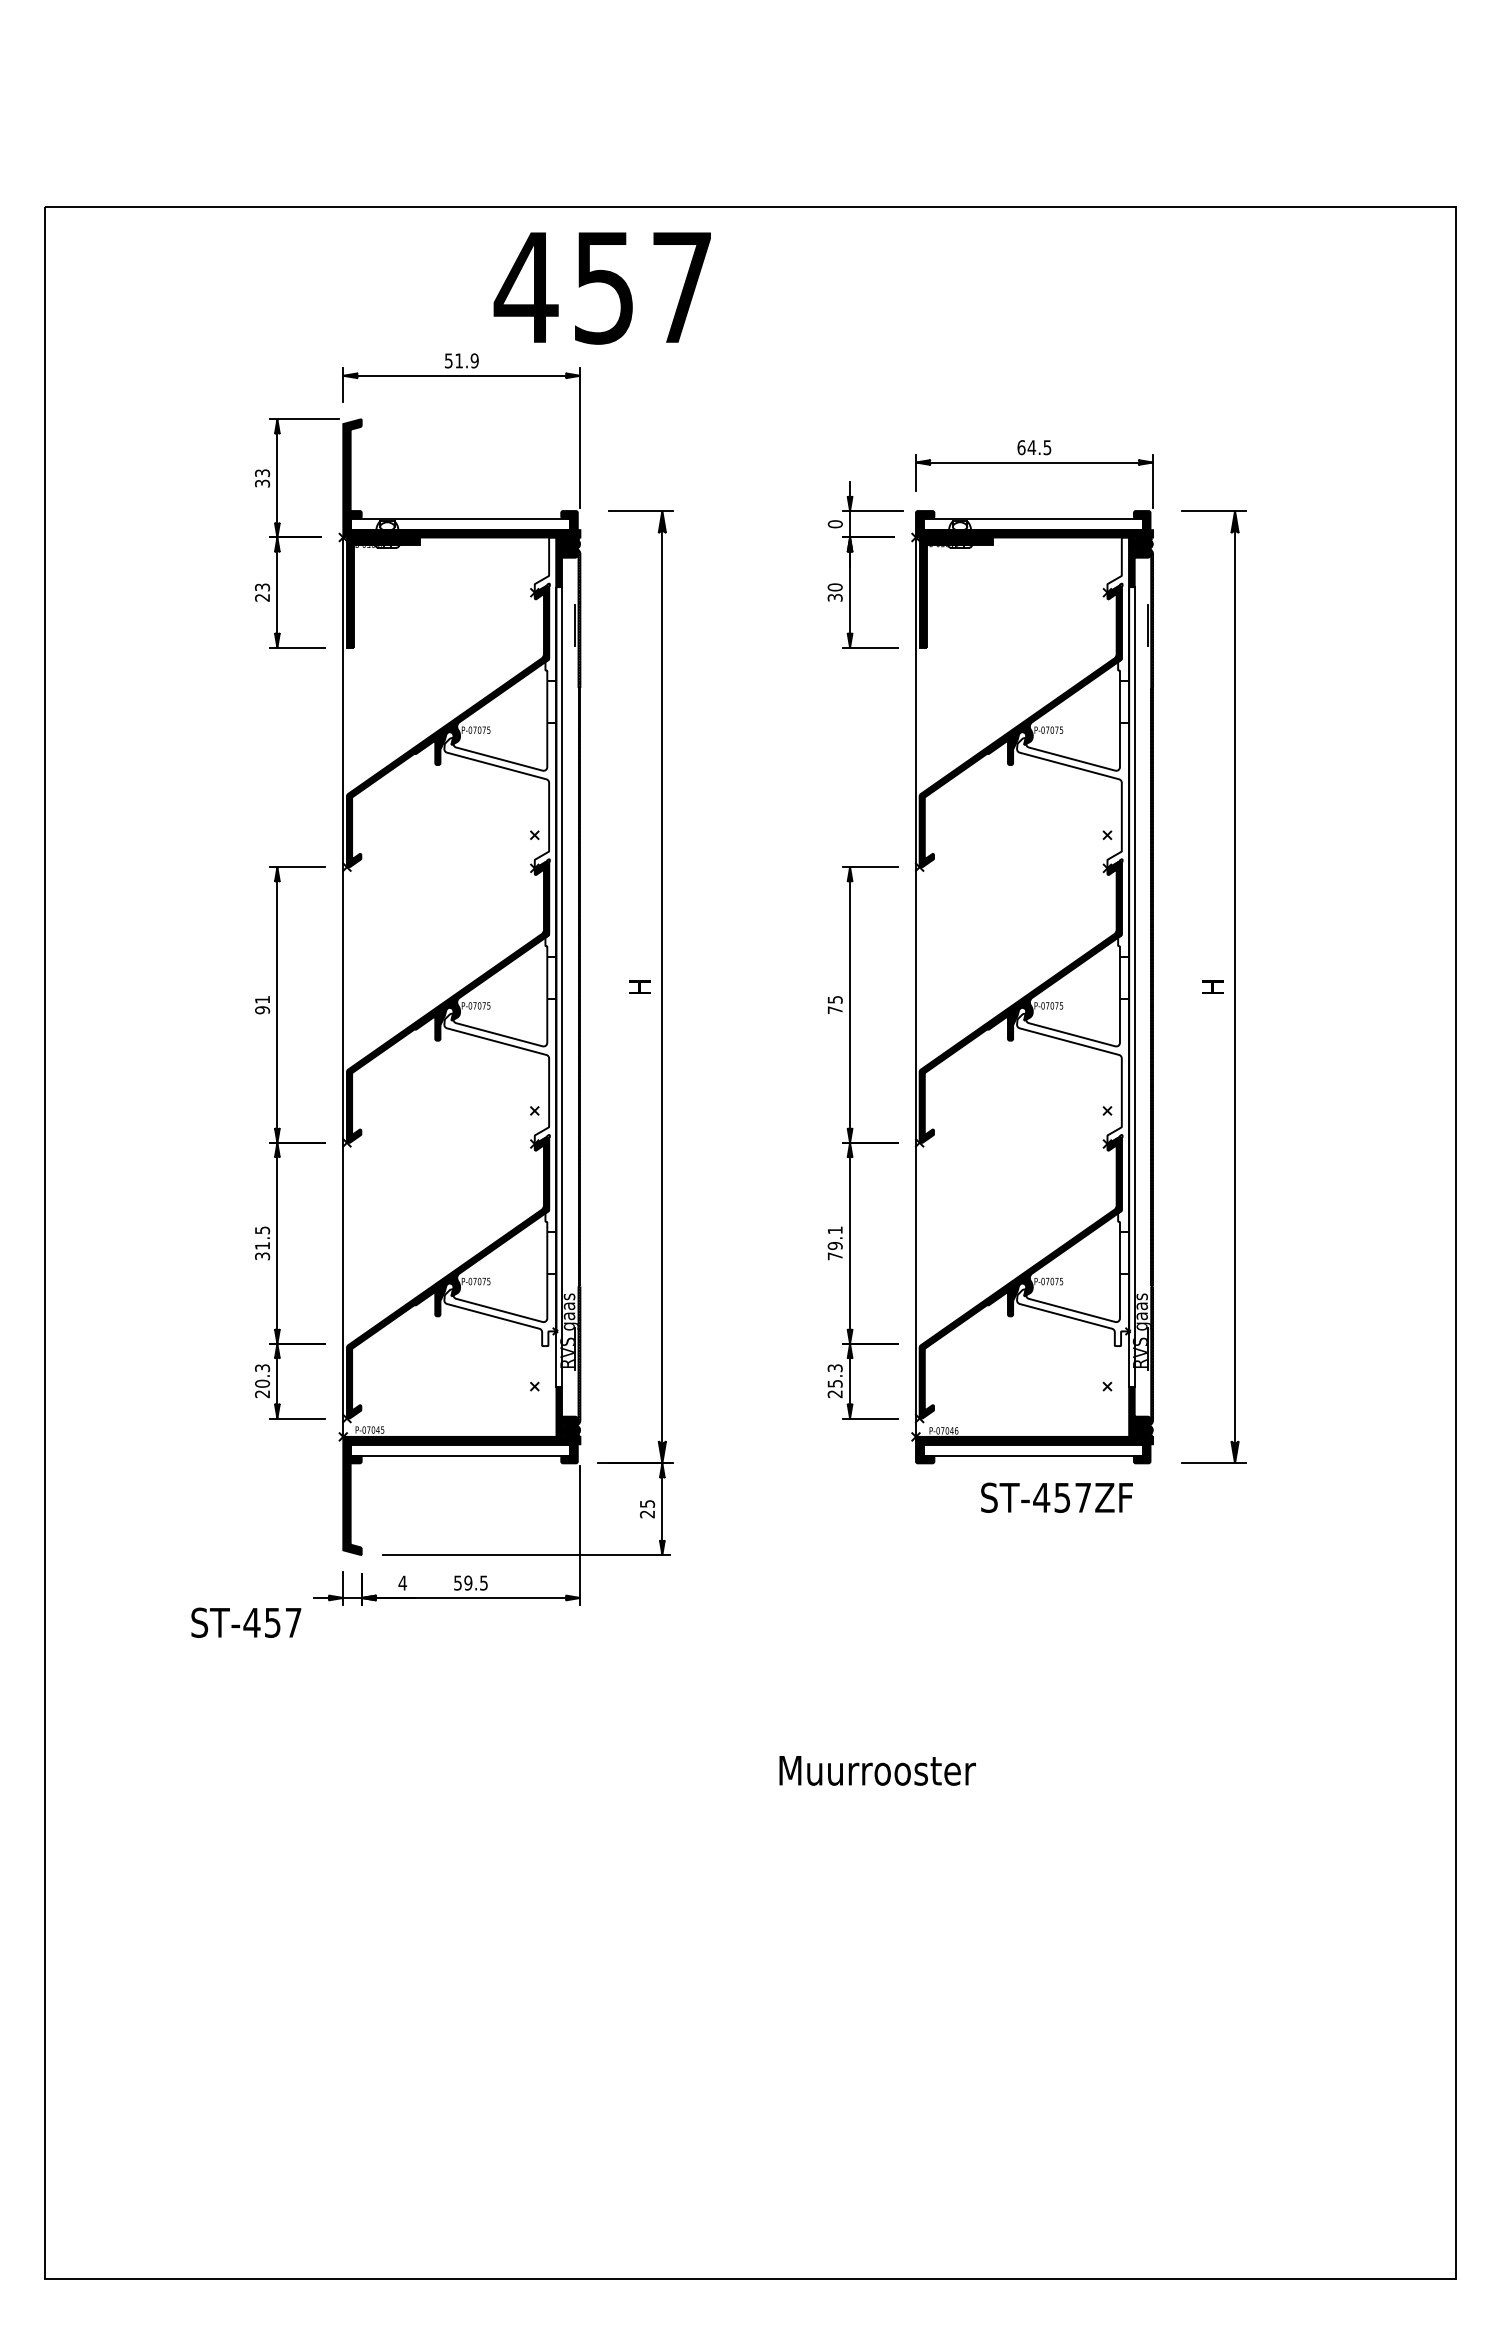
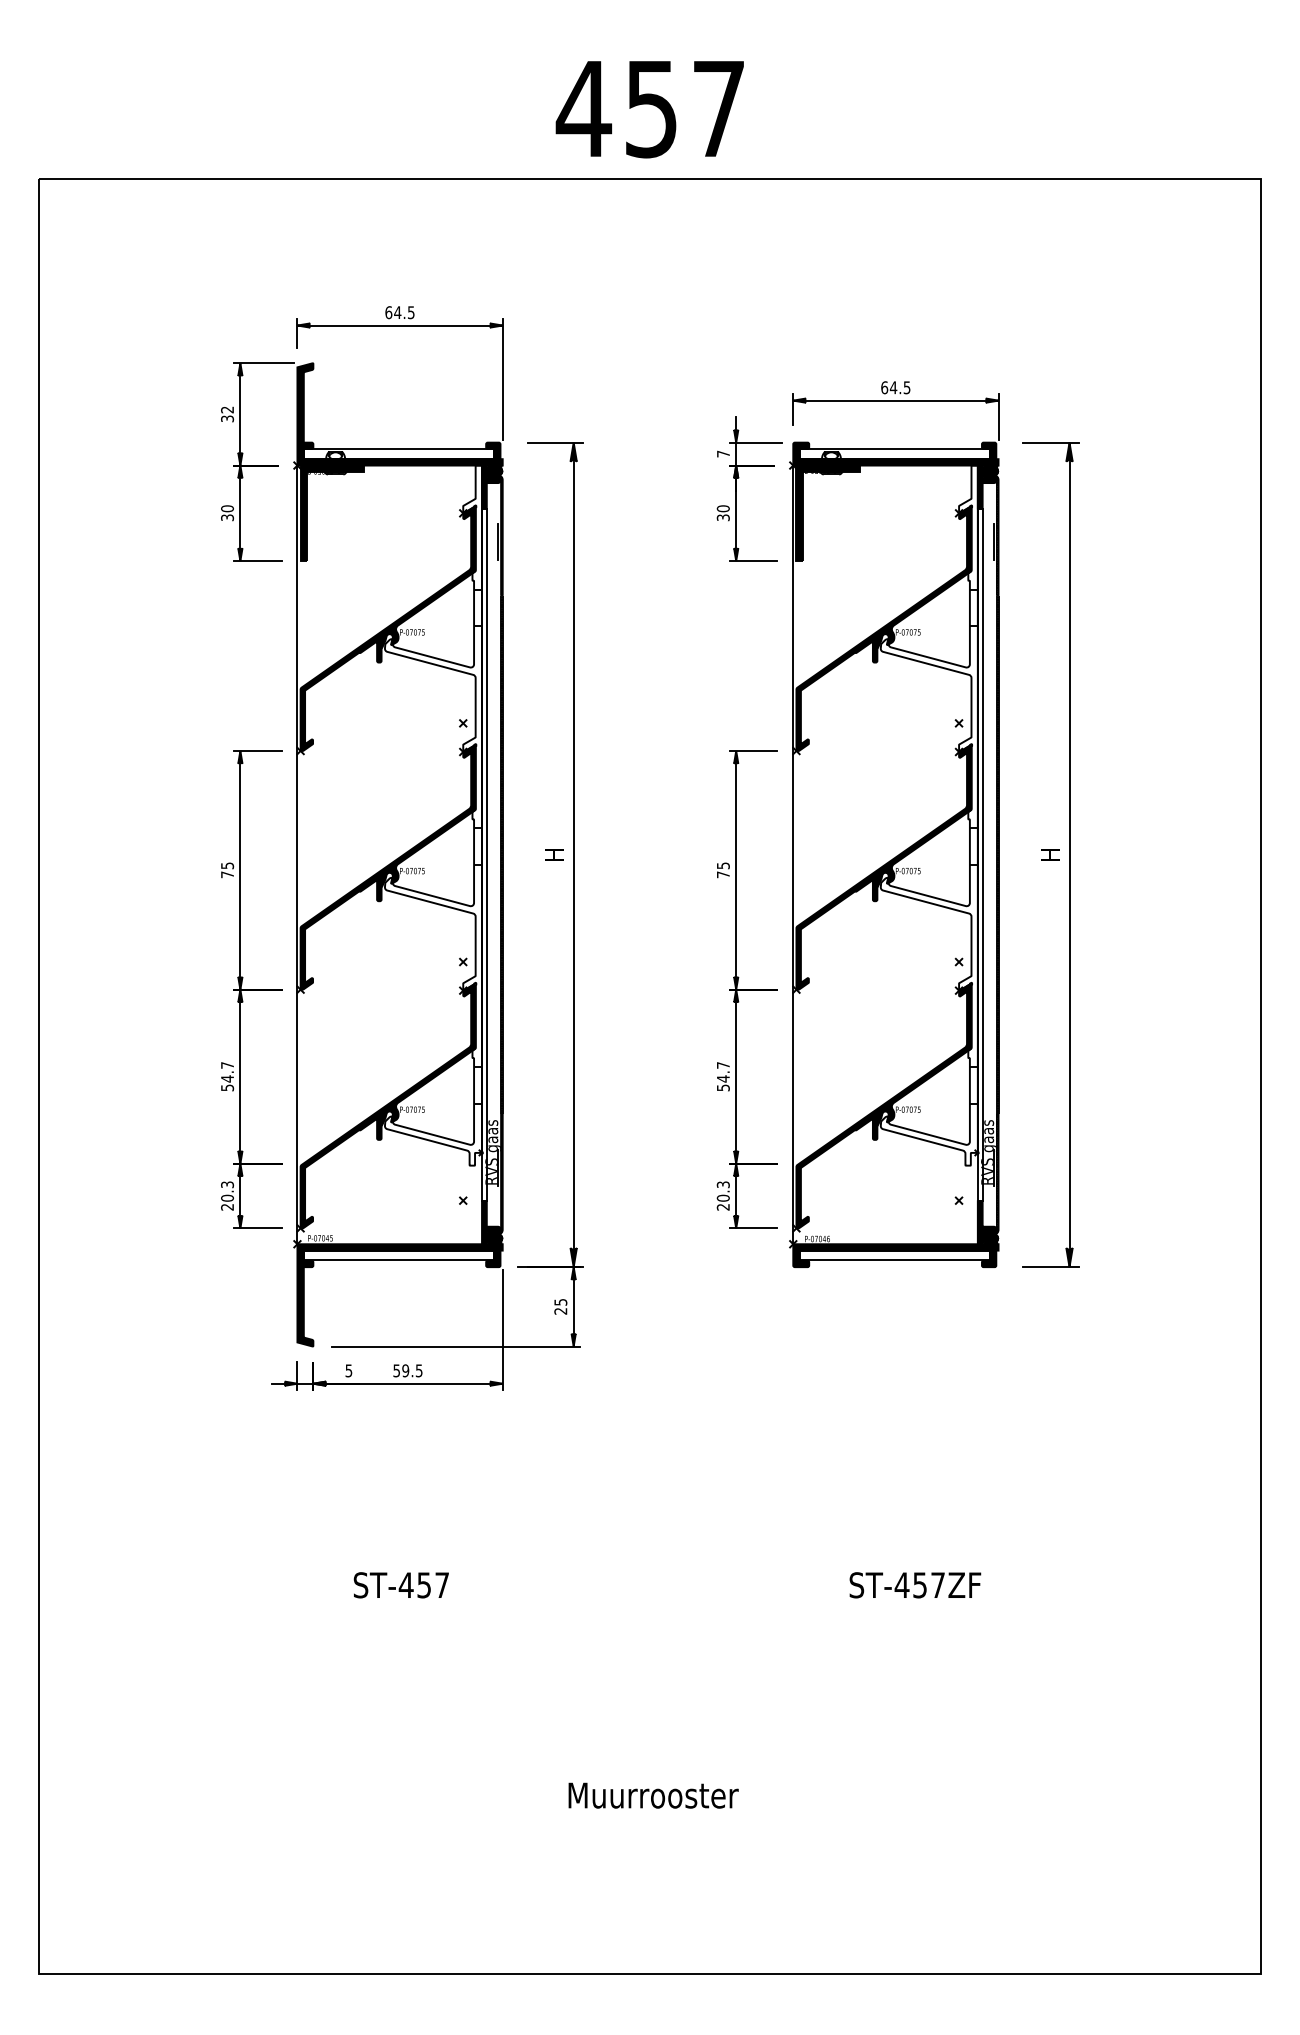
text: (601, 288) -> (649, 109), moved
text: (461, 360) -> (399, 312), 51.9 -> 64.5
text: (262, 473) -> (227, 410), 33 -> 32
text: (834, 524) -> (722, 454), 0 -> 7
text: (262, 592) -> (227, 513), 23 -> 30
text: (262, 1005) -> (227, 870), 91 -> 75
text: (262, 1242) -> (227, 1075), 31.5 -> 54.7
text: (834, 1243) -> (722, 1076), 79.1 -> 54.7
text: (834, 1383) -> (722, 1198), 25.3 -> 20.3
text: (1056, 1497) -> (914, 1585), moved
text: (402, 1582) -> (348, 1370), 4 -> 5
text: (246, 1622) -> (401, 1585), moved
text: (877, 1770) -> (653, 1795), moved

